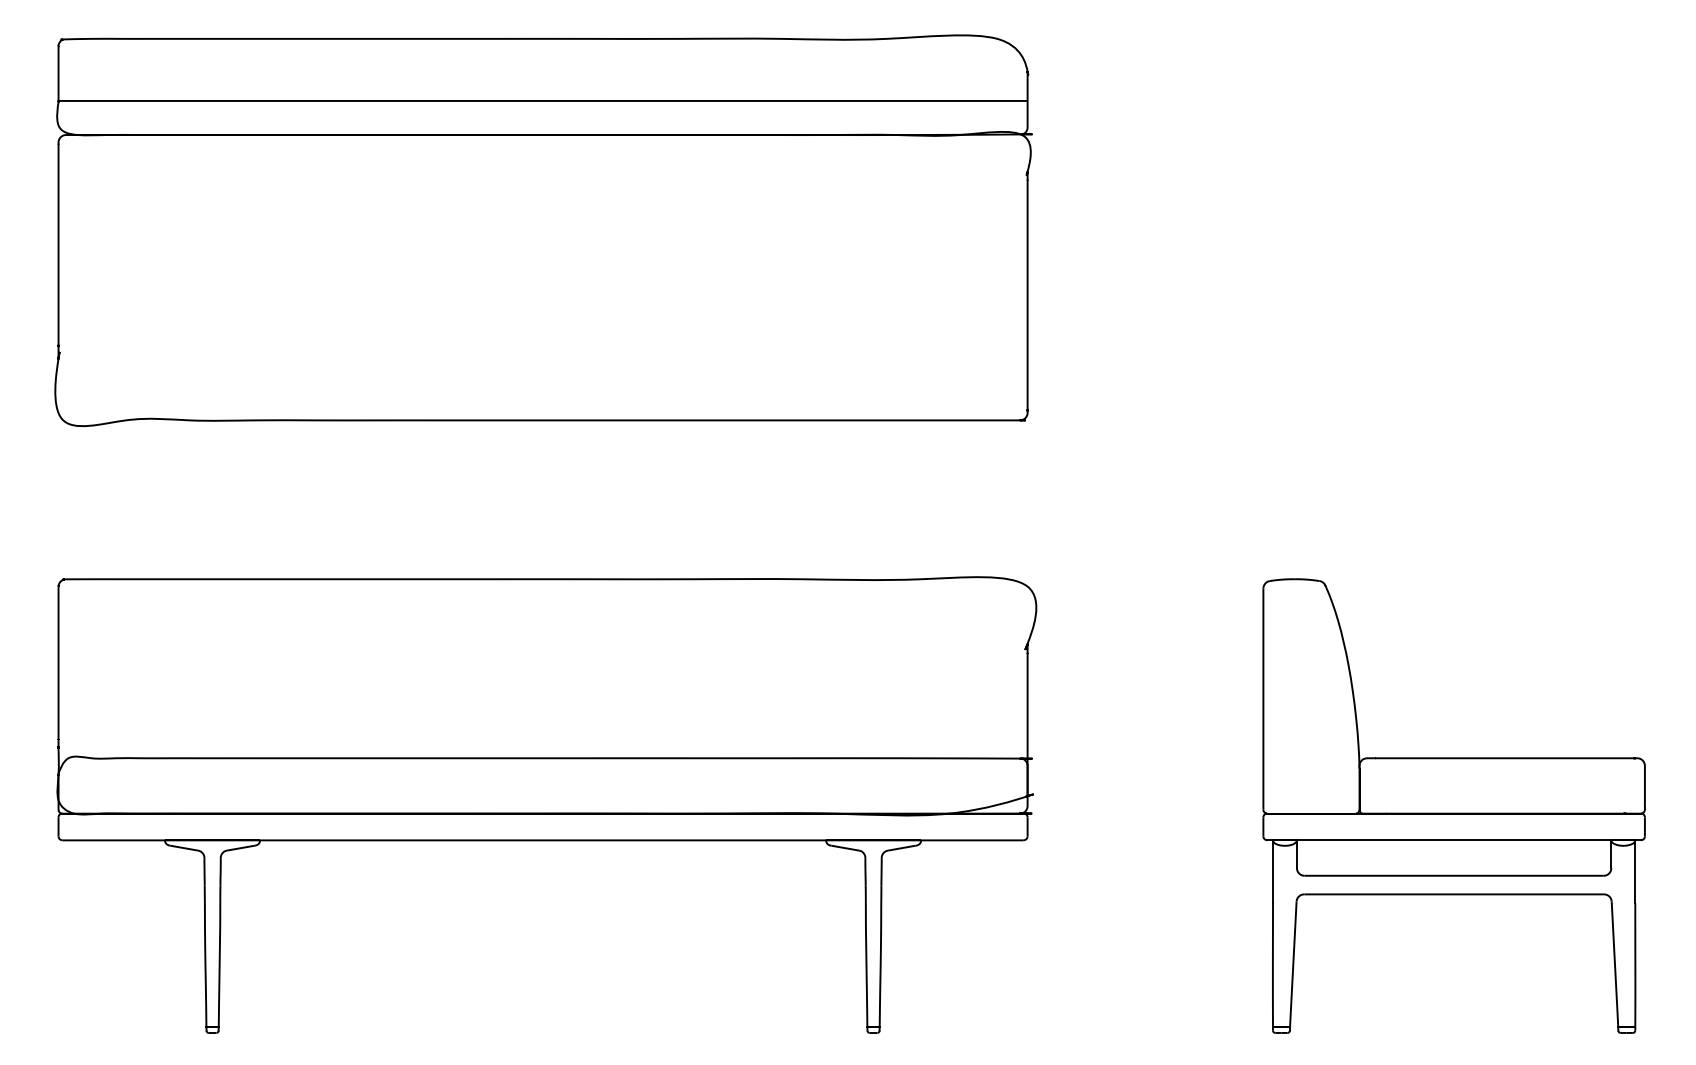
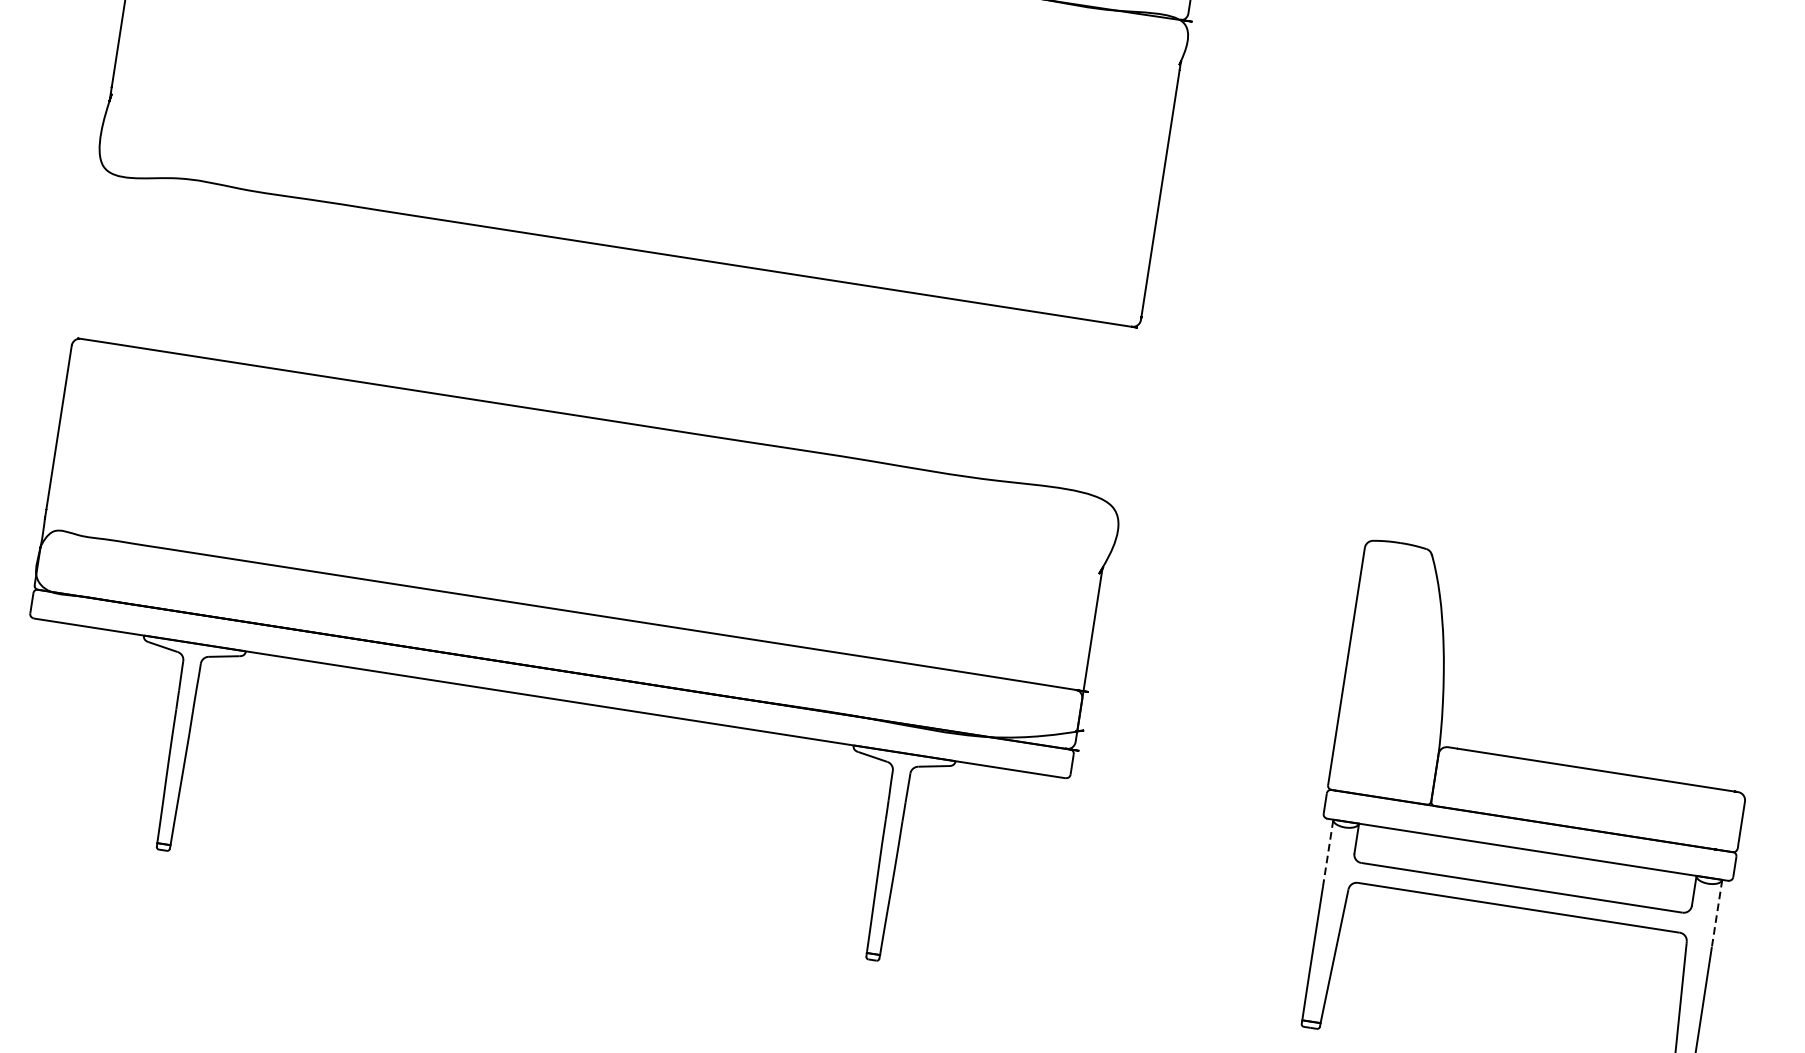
line: (1273, 871) -> (1328, 853), solid -> dashed
line: (1635, 872) -> (1717, 914), solid -> dashed

